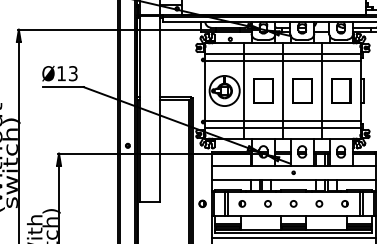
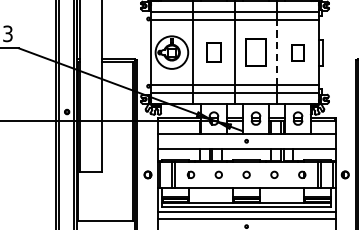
part: (263, 90) -> (213, 52), size x0.7
line: (321, 90) -> (276, 52), solid -> dashed
part: (341, 90) -> (298, 52), size x0.6

